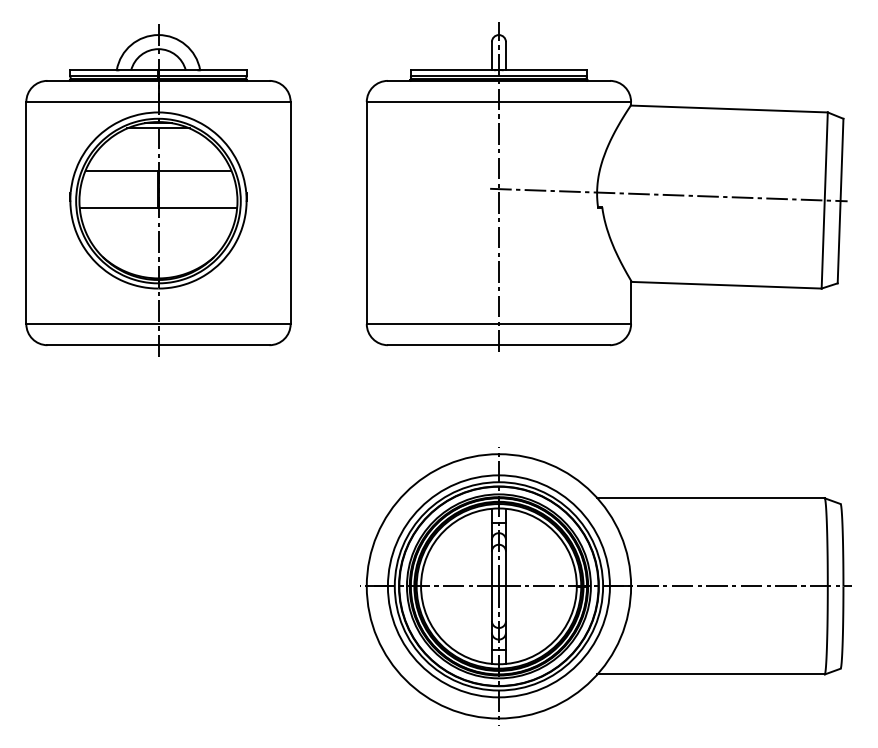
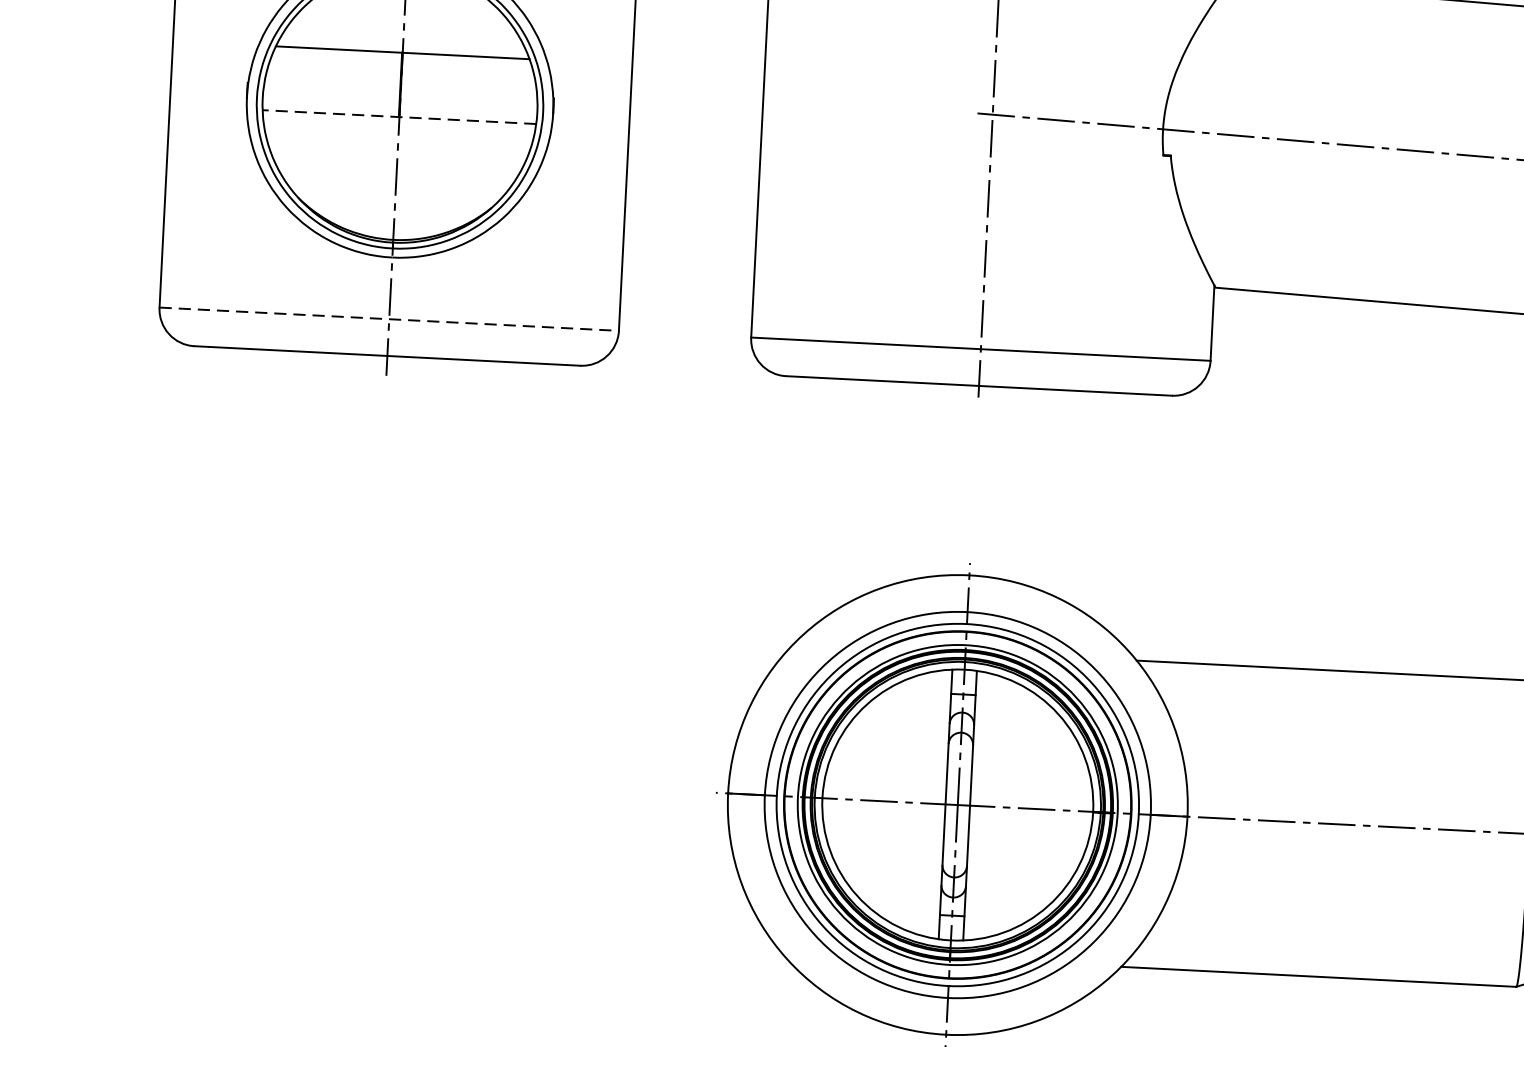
line: (158, 207) -> (399, 116), solid -> dashed
line: (158, 324) -> (389, 319), solid -> dashed

